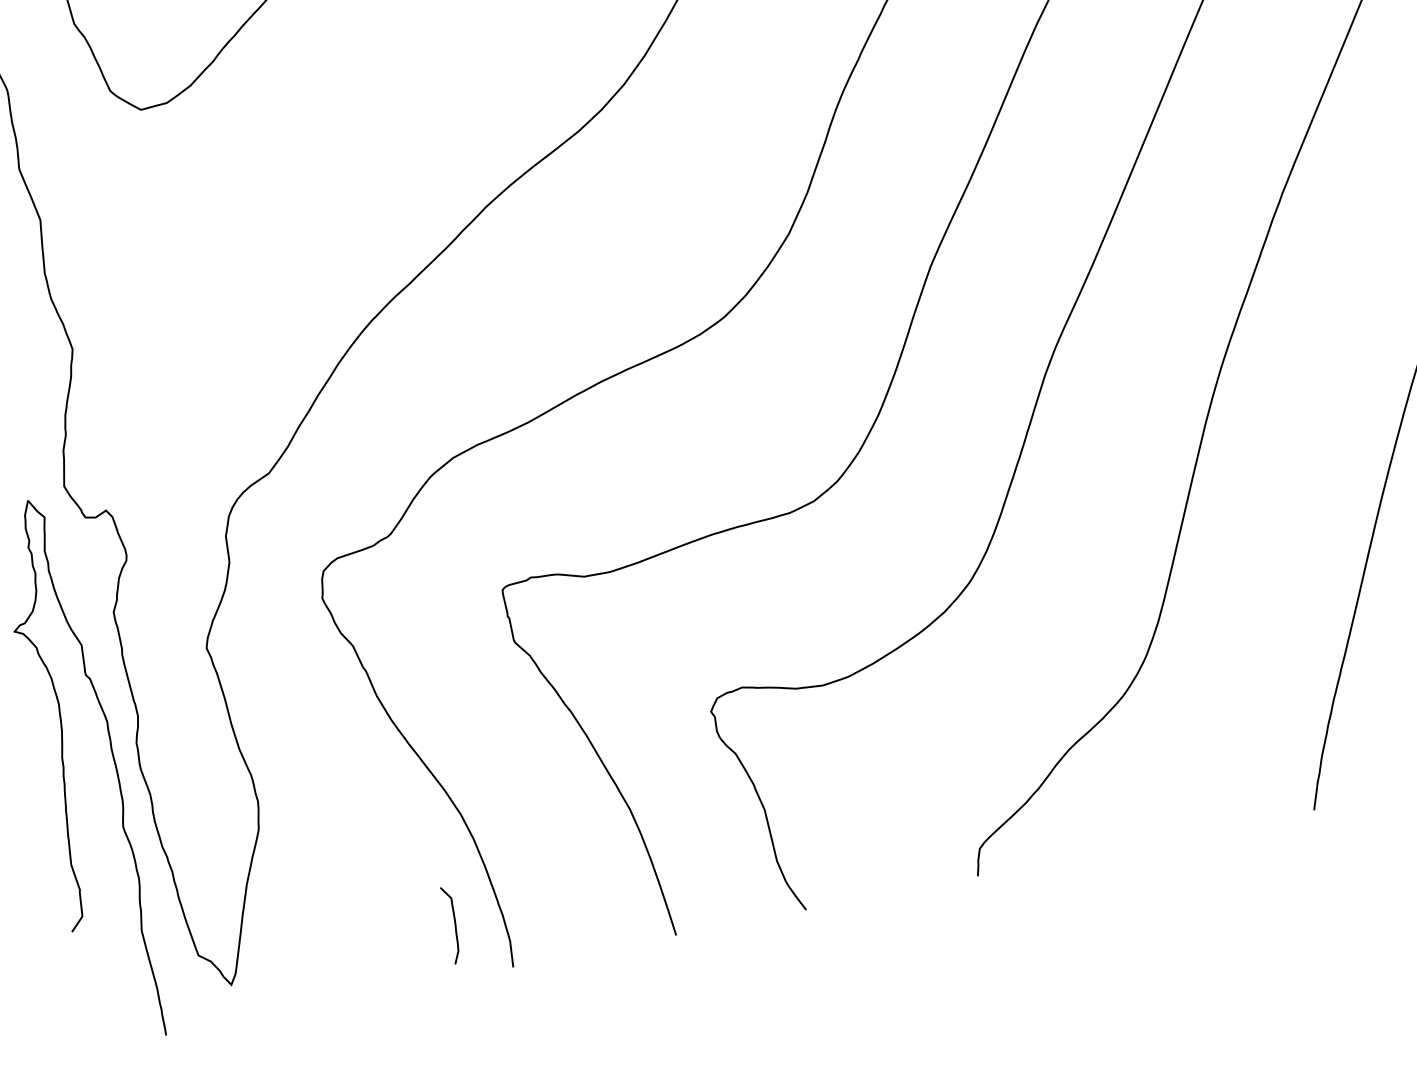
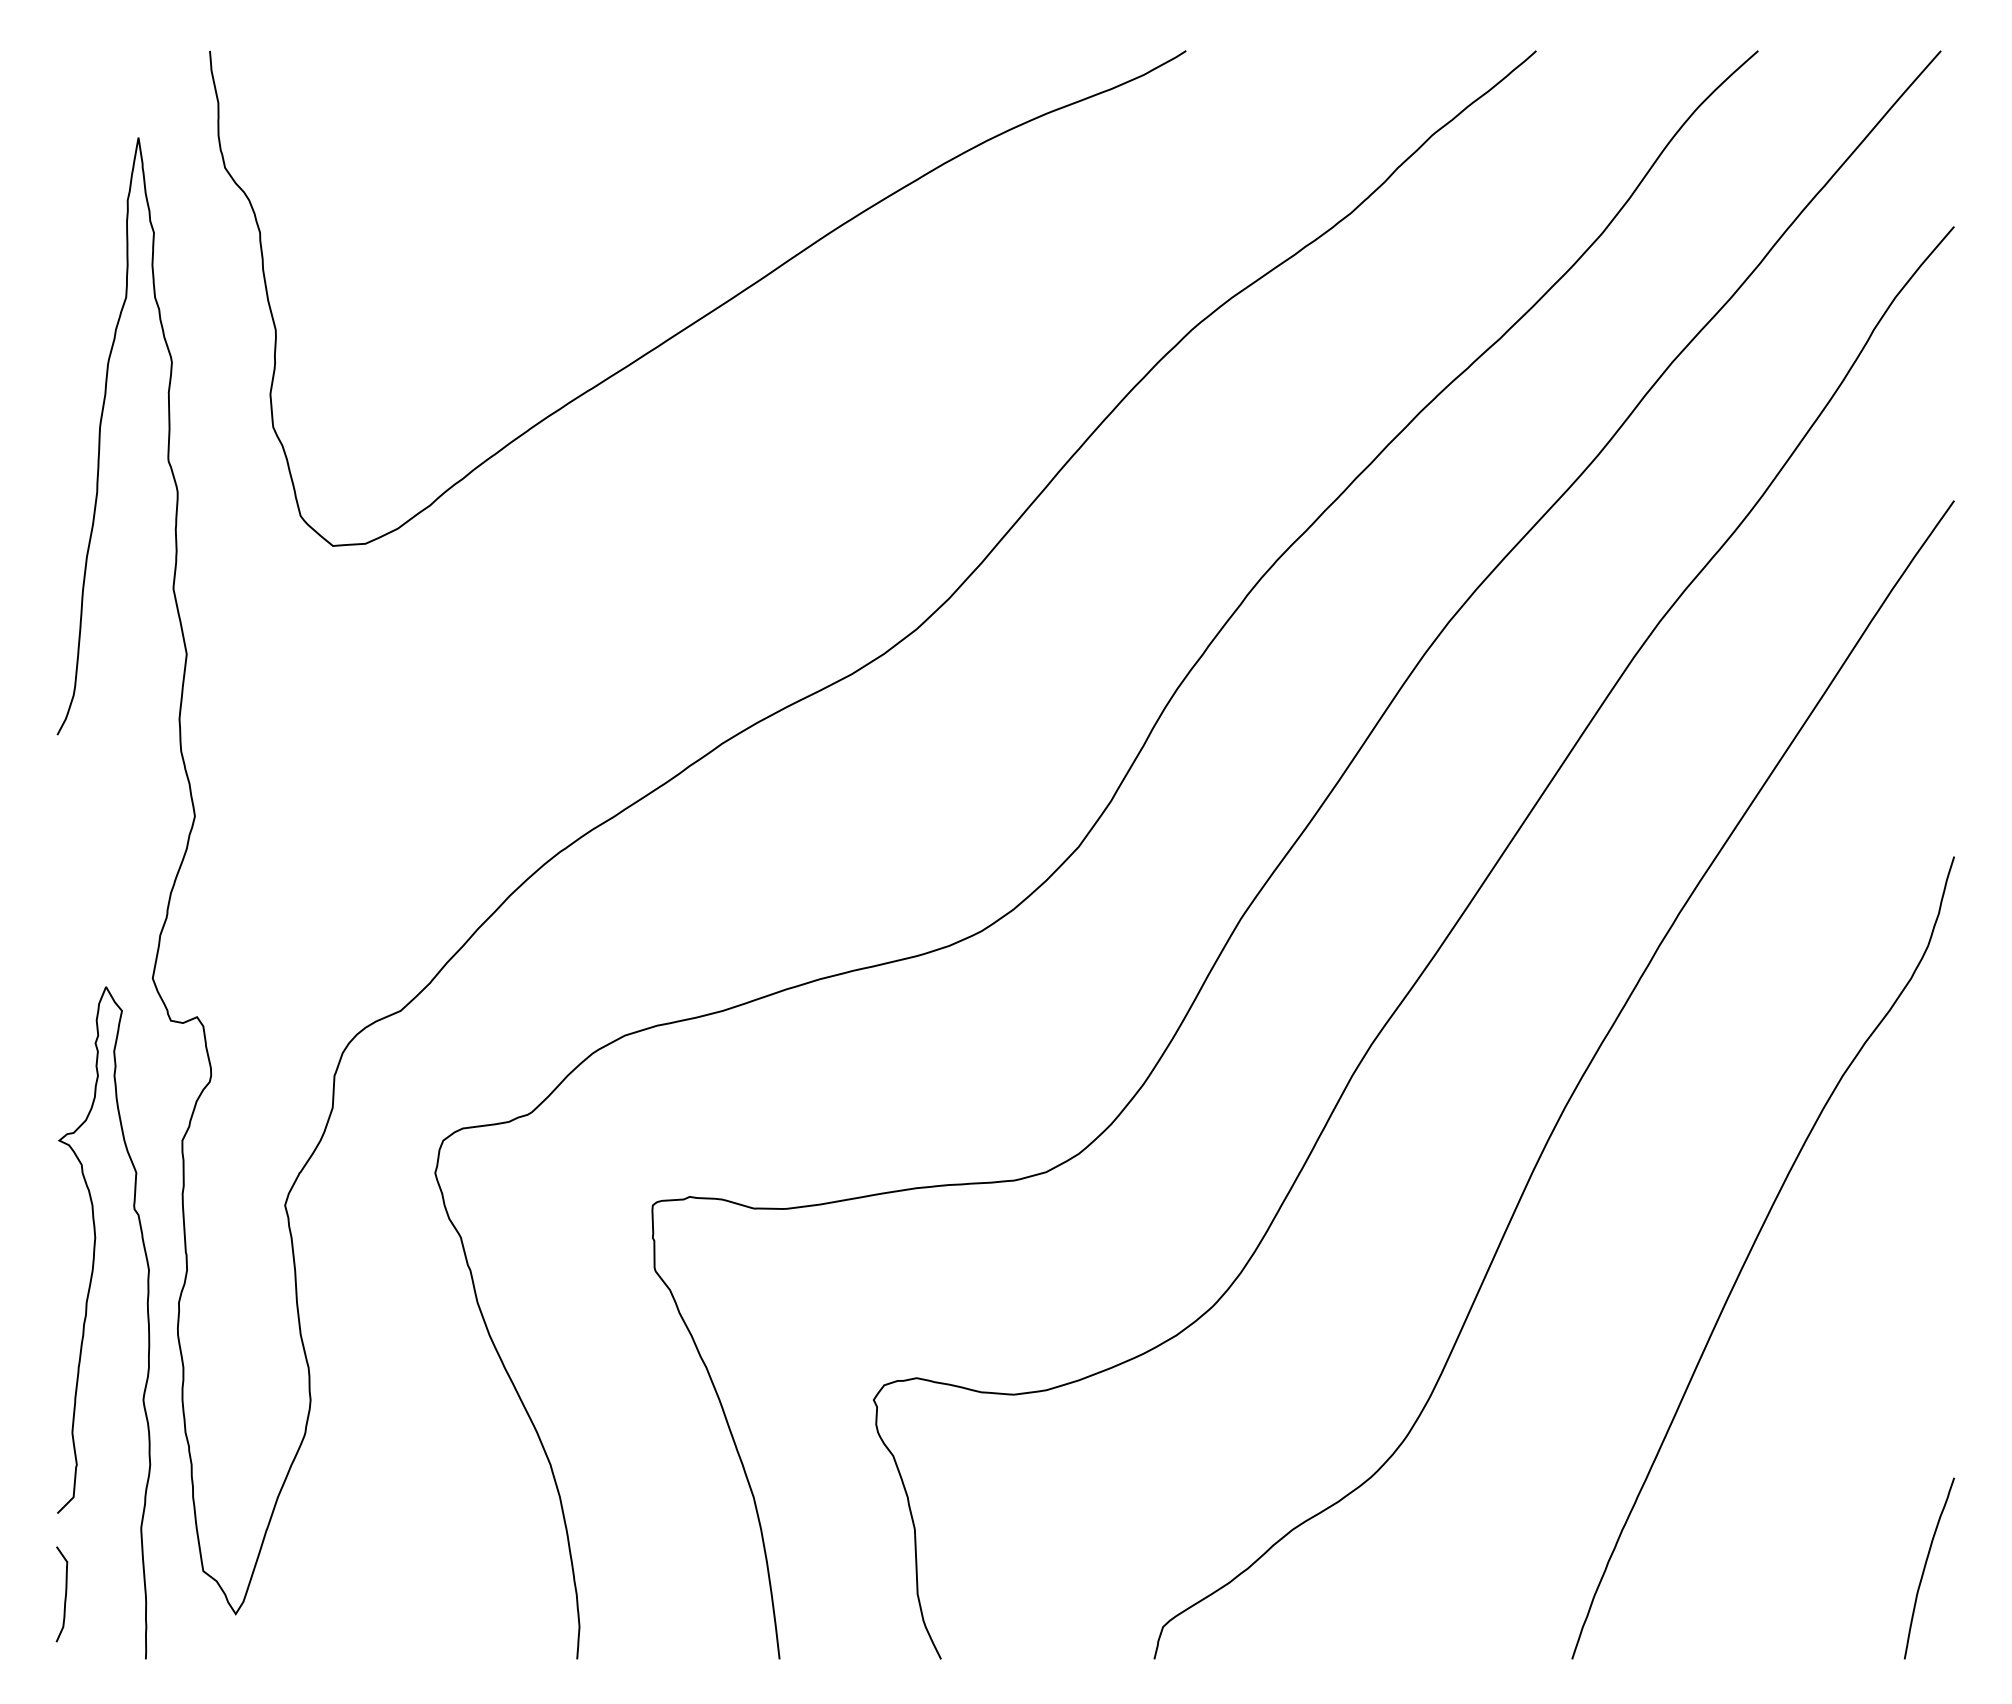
curve: (455, 924) -> (65, 1594), moved

